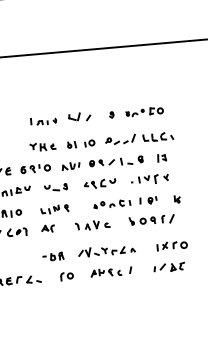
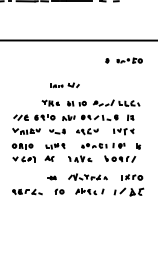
part: (135, 112) -> (123, 60), moved
part: (60, 117) -> (64, 84), size x0.7
part: (53, 256) -> (51, 177), size x0.6
part: (169, 266) -> (129, 191), size x1.4

